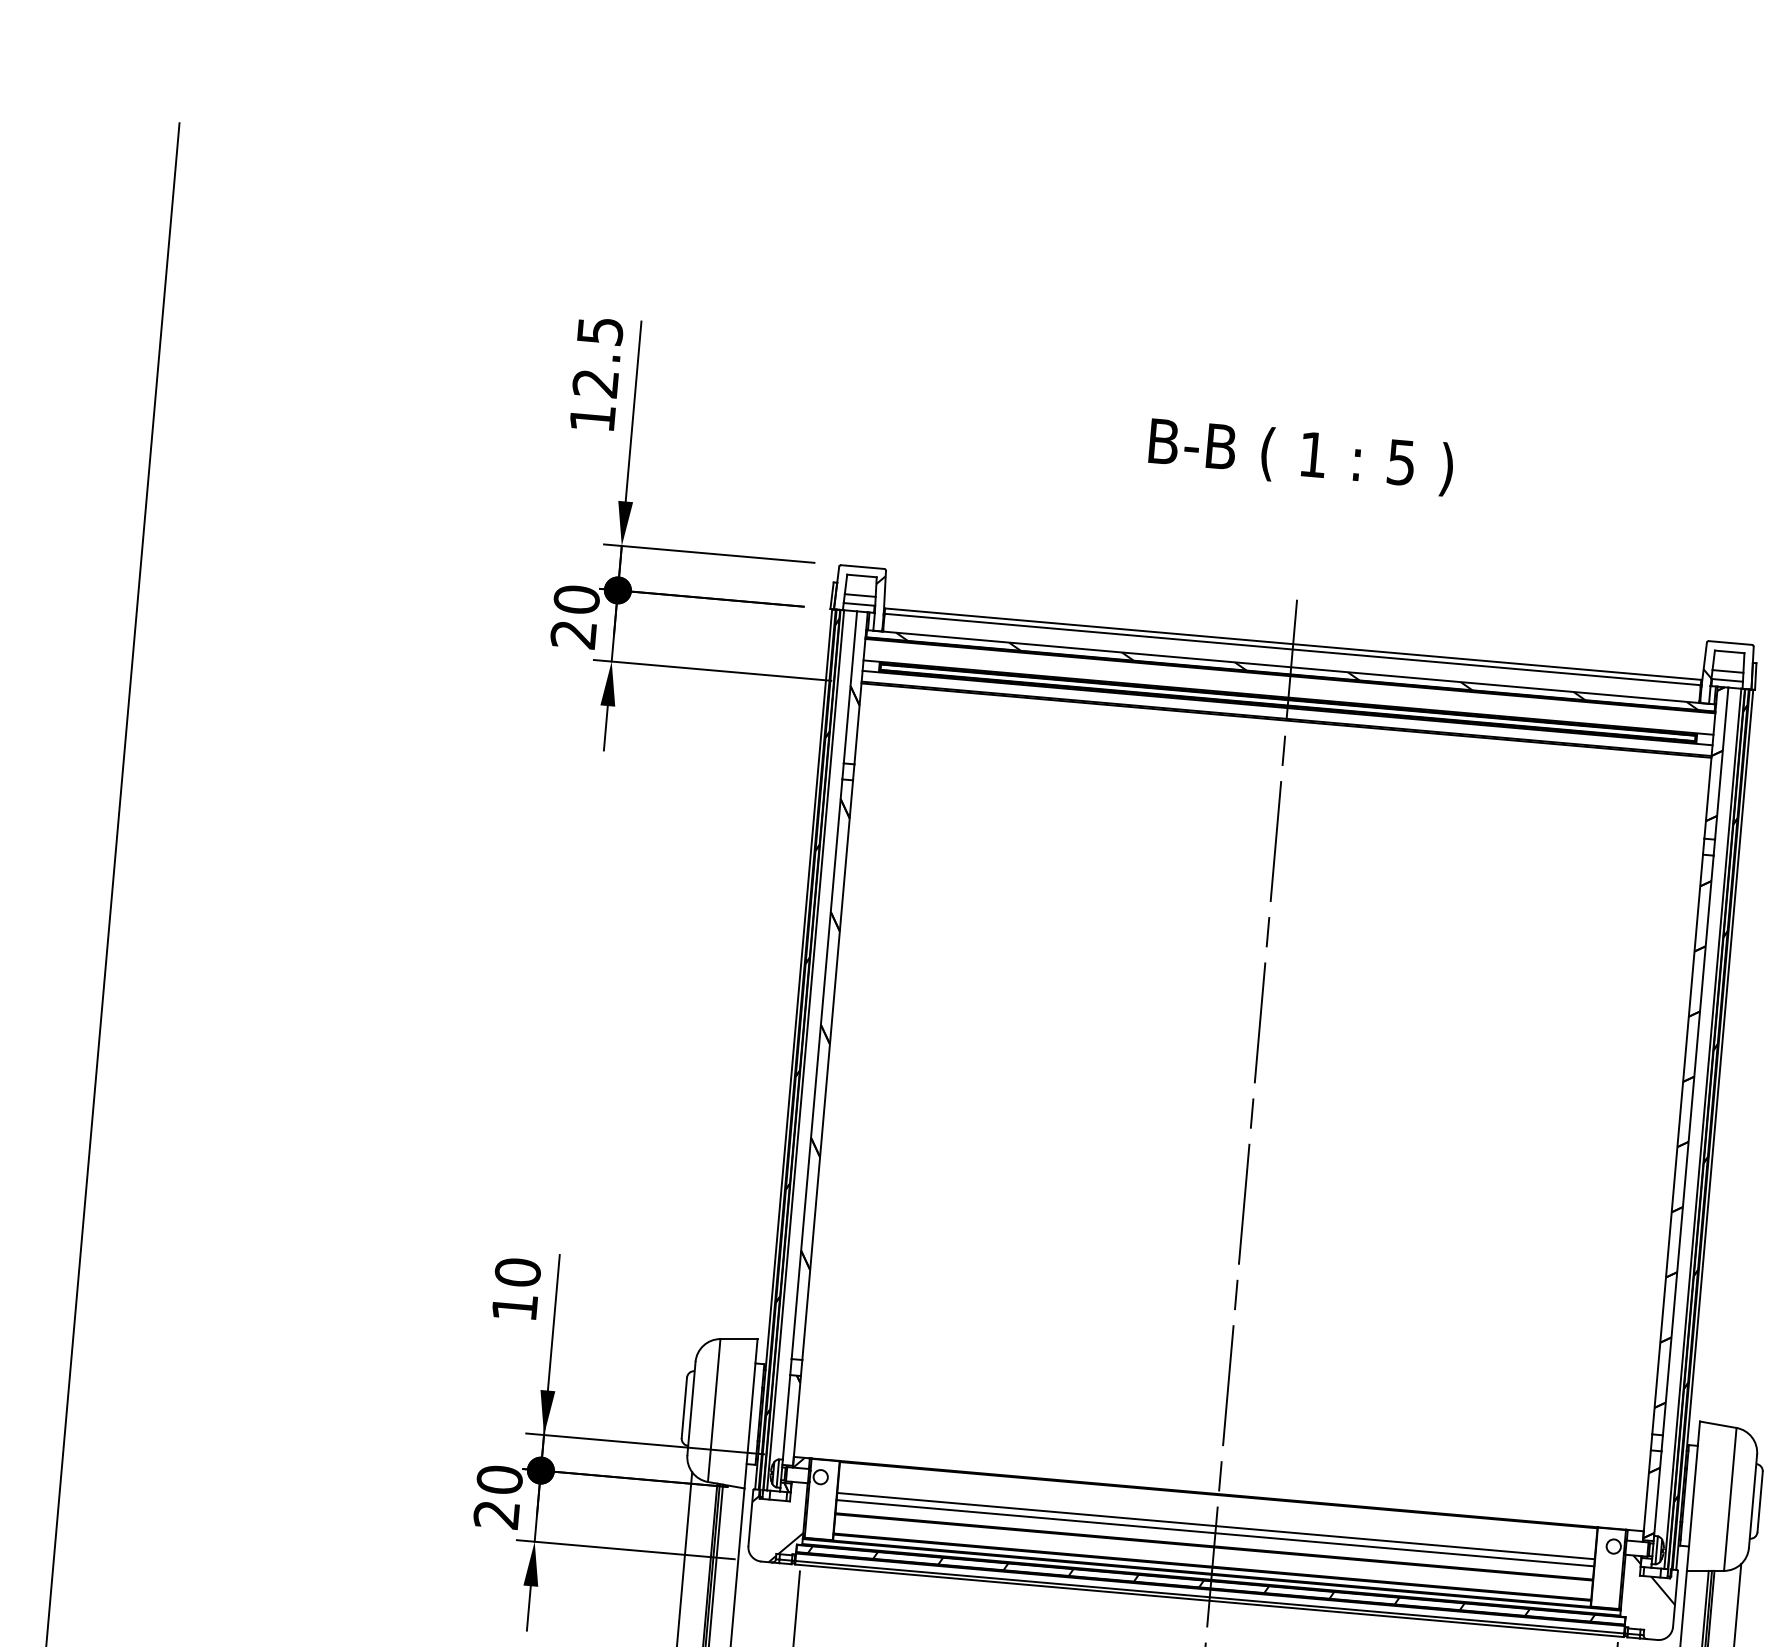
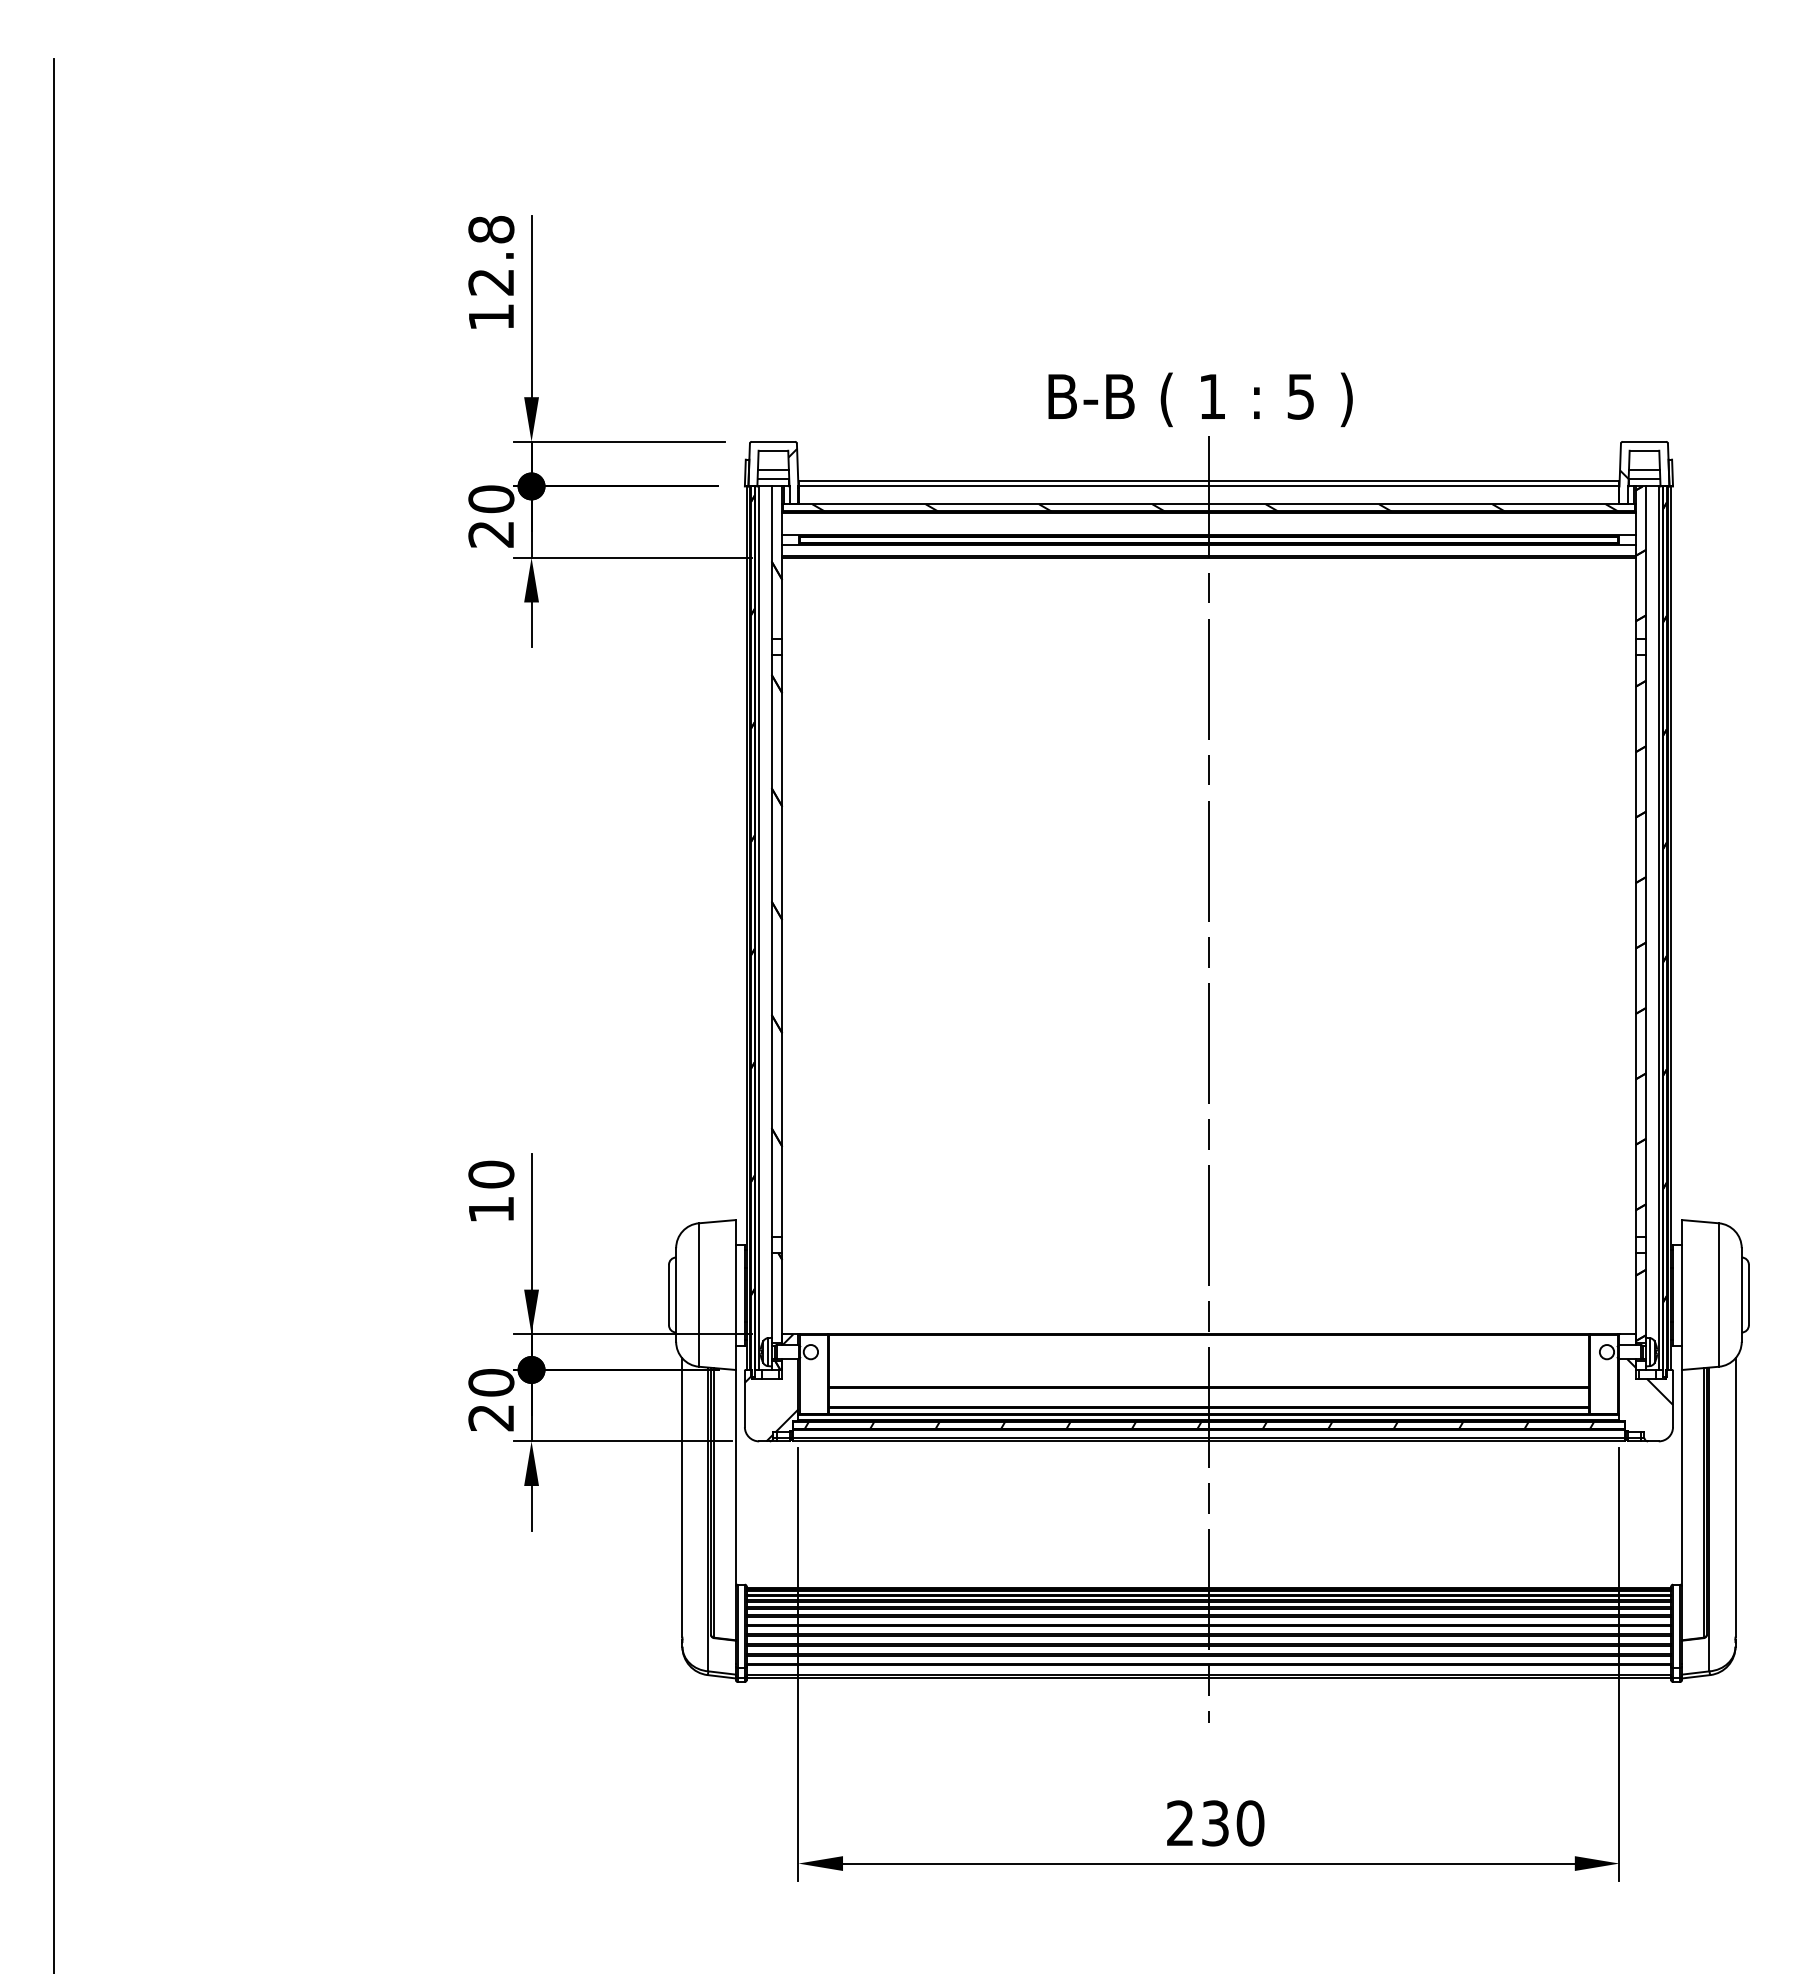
text: (600, 330) -> (491, 229), 12.5 -> 12.8
text: (1301, 456) -> (1200, 399), moved
line: (1215, 1526) -> (1208, 1366), removed
line: (1214, 1533) -> (1208, 1373), removed

